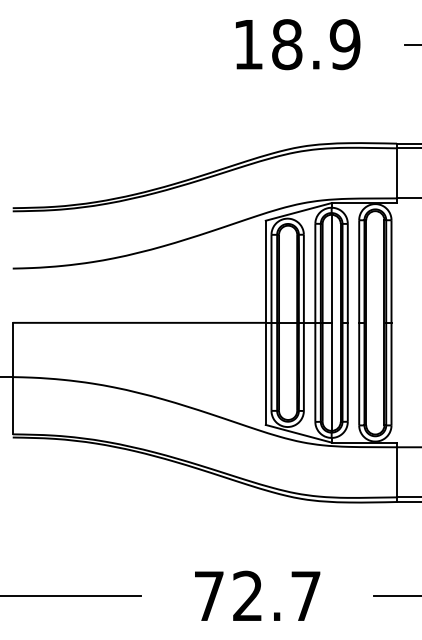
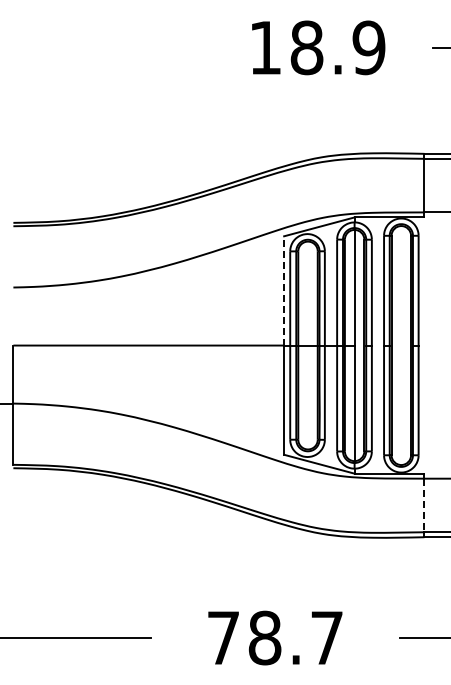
line: (266, 271) -> (284, 290), solid -> dashed
line: (397, 472) -> (424, 505), solid -> dashed
text: (247, 595) -> (264, 637), 72.7 -> 78.7

